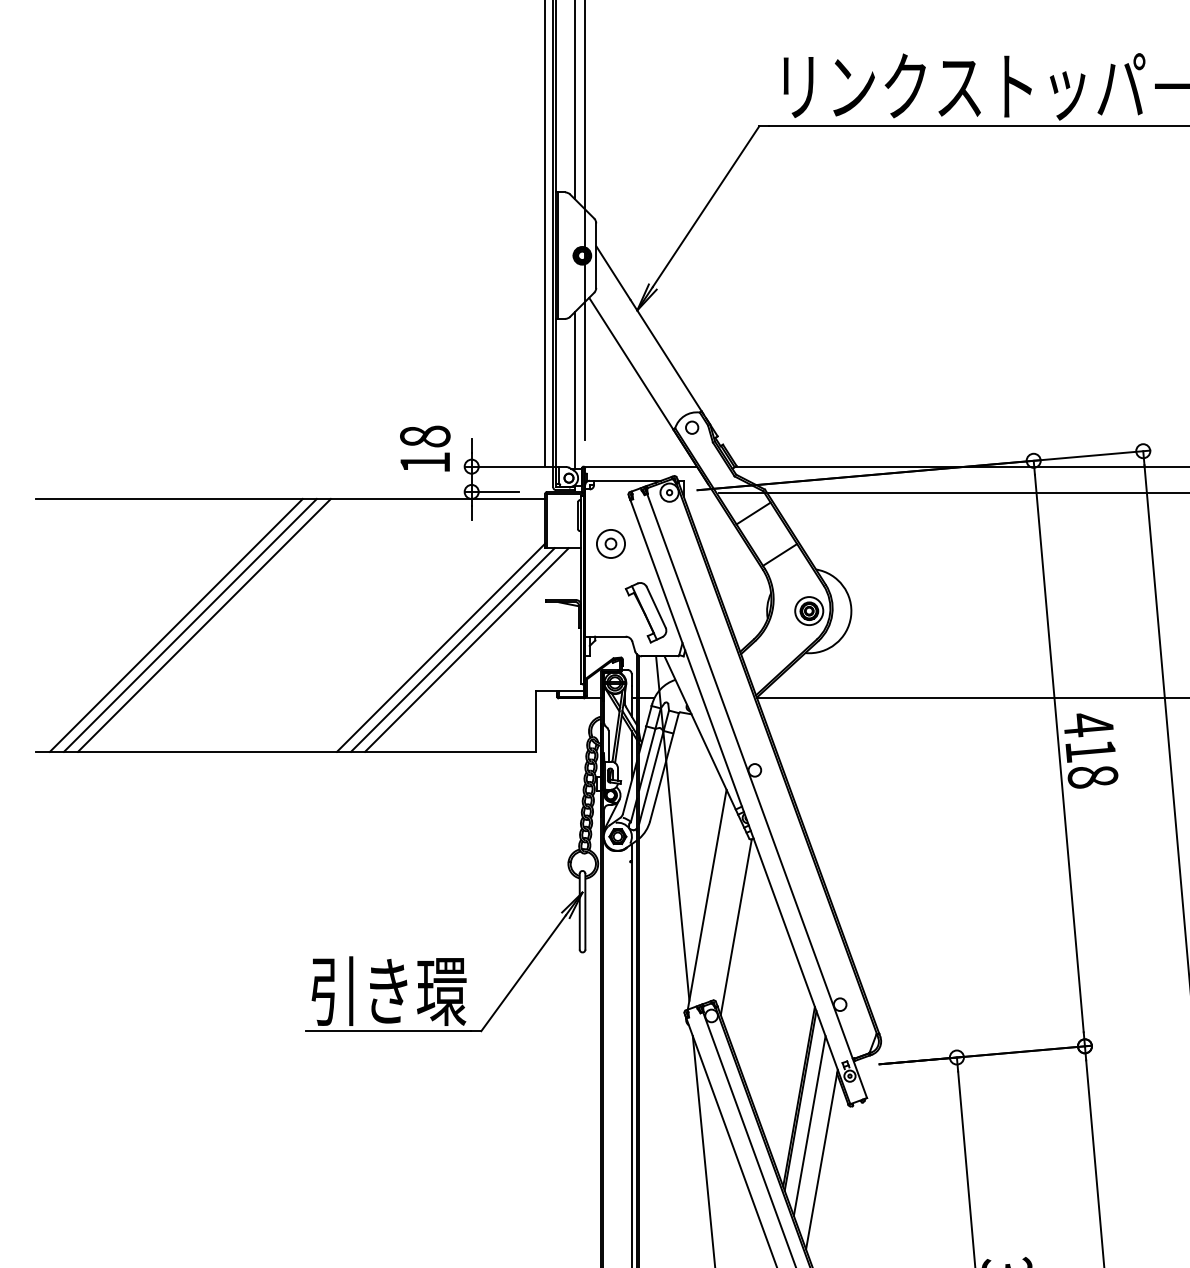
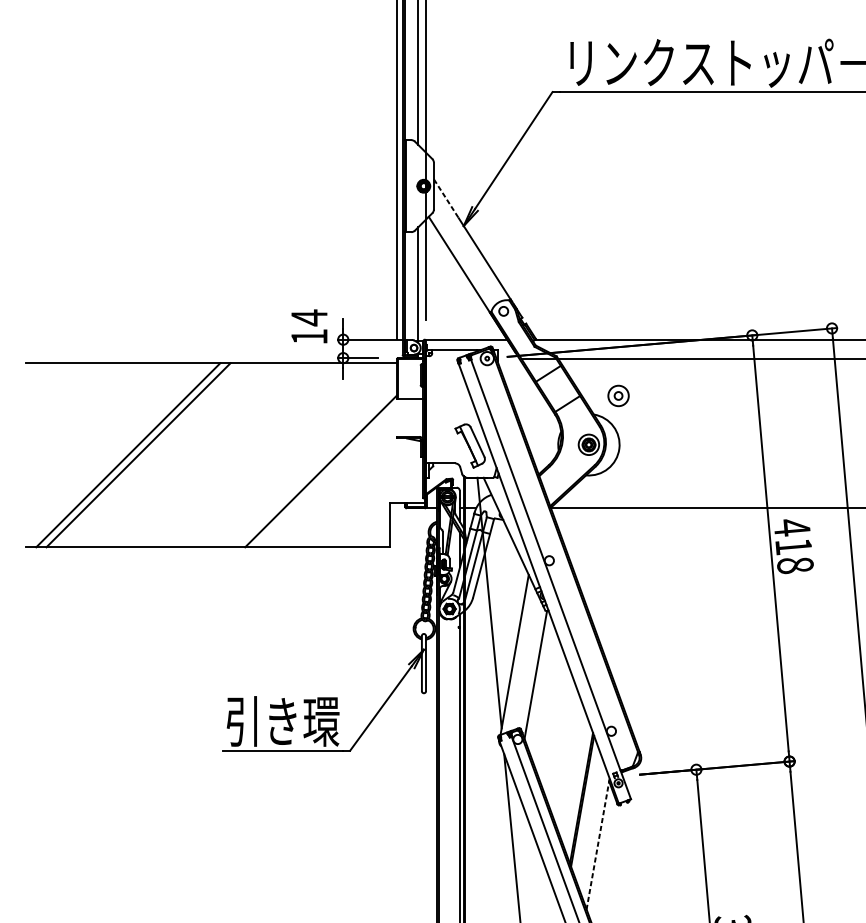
line: (613, 273) -> (446, 199), solid -> dashed
text: (425, 436) -> (309, 317), 18 -> 14
part: (610, 543) -> (618, 395), moved
line: (204, 624) -> (148, 454), removed
line: (452, 649) -> (329, 472), removed
line: (466, 649) -> (339, 472), removed
line: (809, 1125) -> (589, 819), removed
line: (821, 1160) -> (597, 844), solid -> dashed

